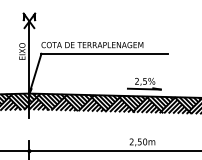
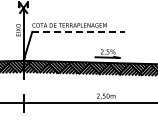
line: (105, 53) -> (79, 31), solid -> dashed

